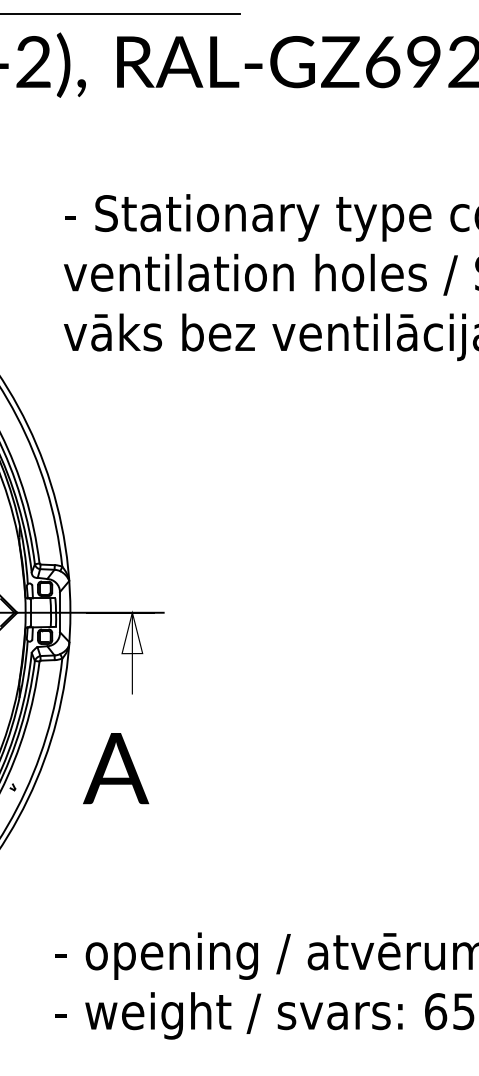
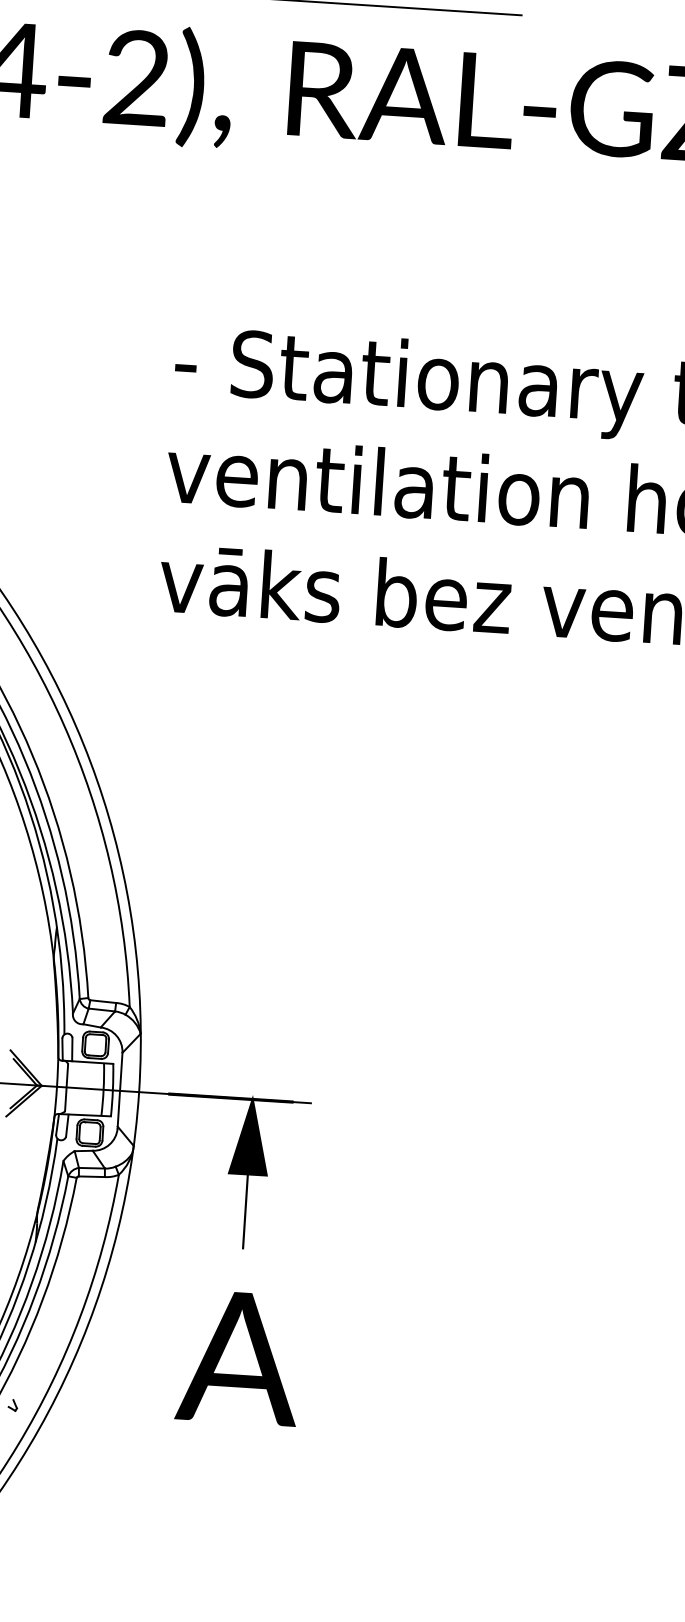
fill: (132, 632) -> (250, 1135), added
text: (116, 768) -> (239, 1357), moved

